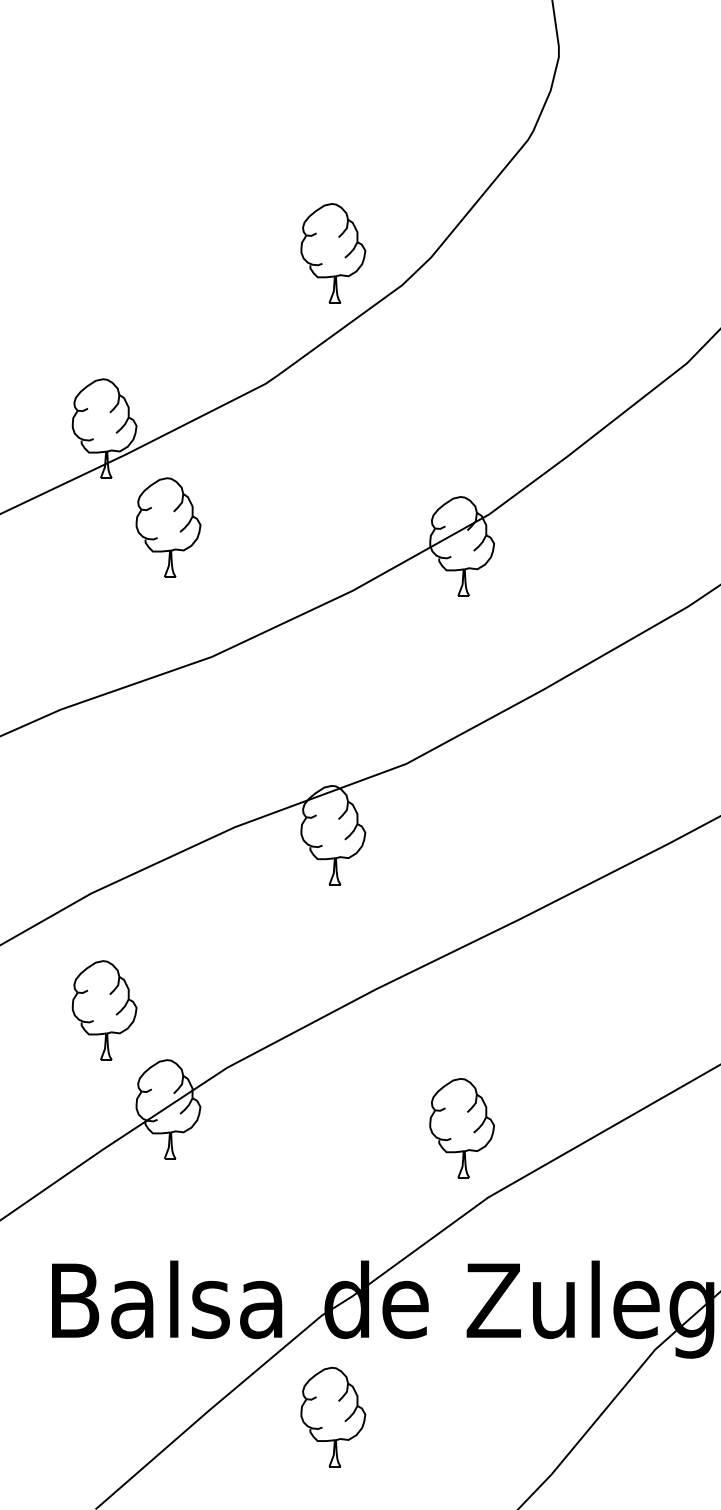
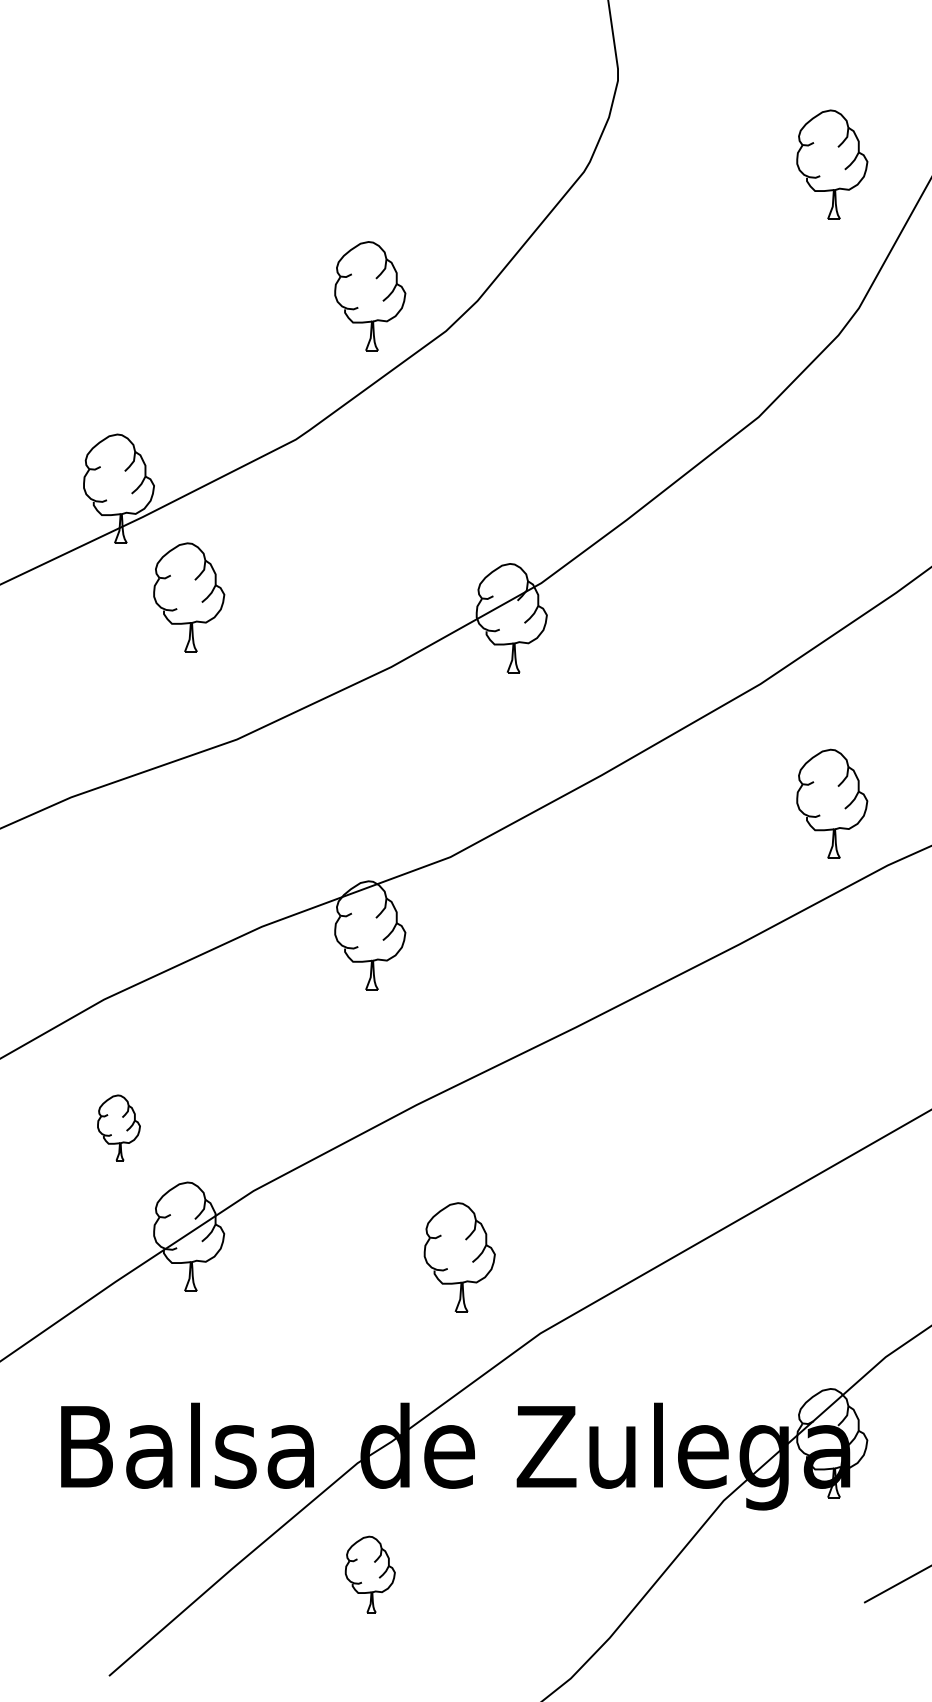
part: (104, 1010) -> (118, 1127), size x0.6
part: (461, 1128) -> (459, 1257), moved
part: (333, 1416) -> (370, 1574), size x0.7

